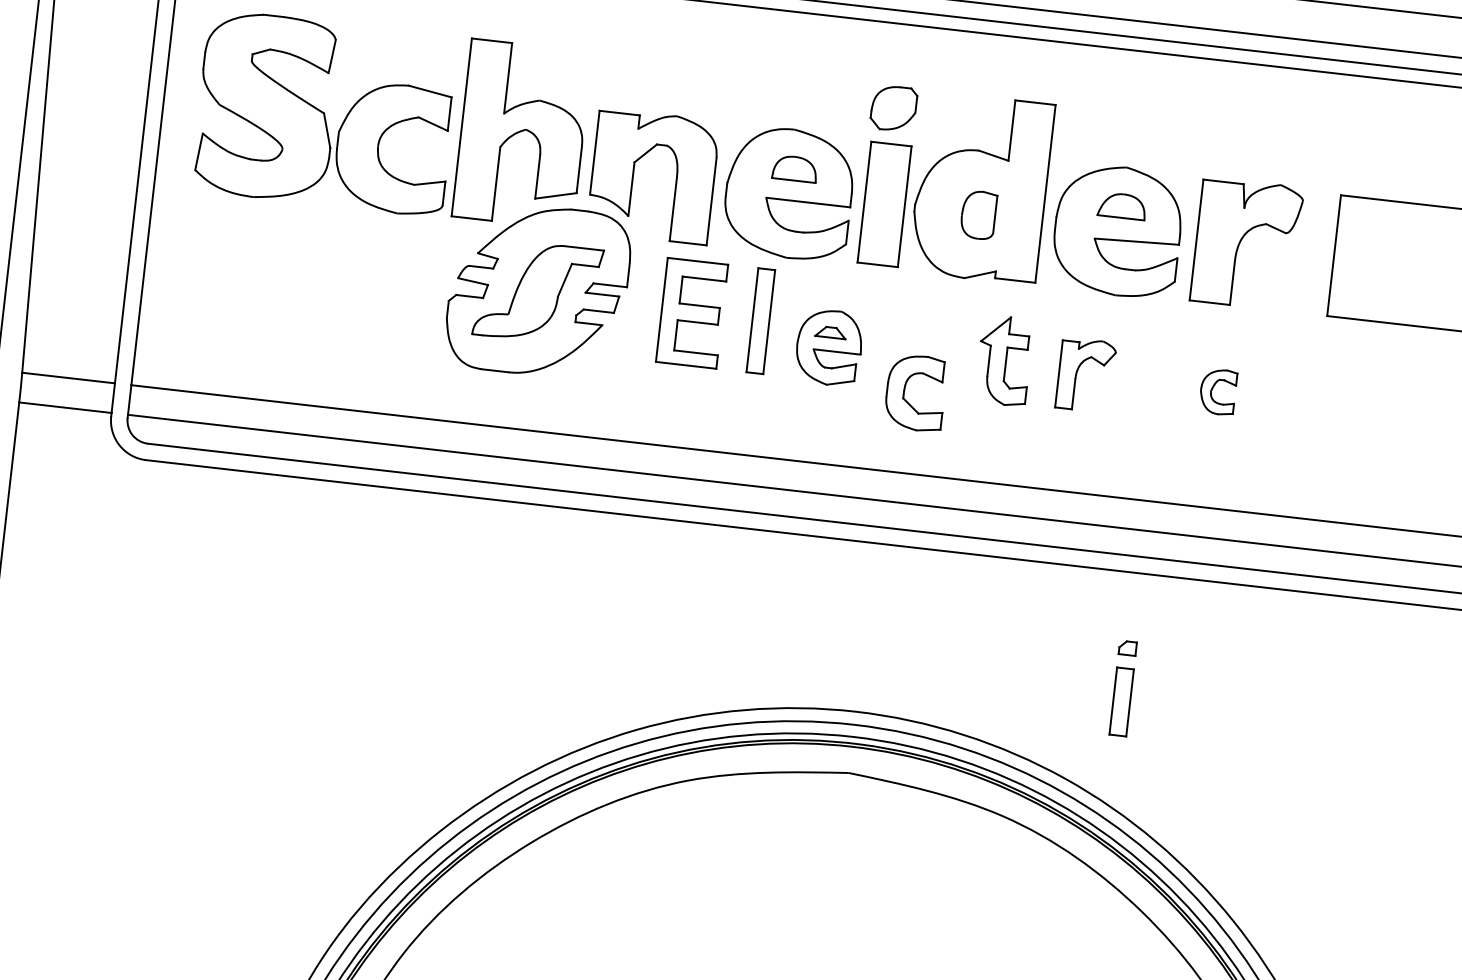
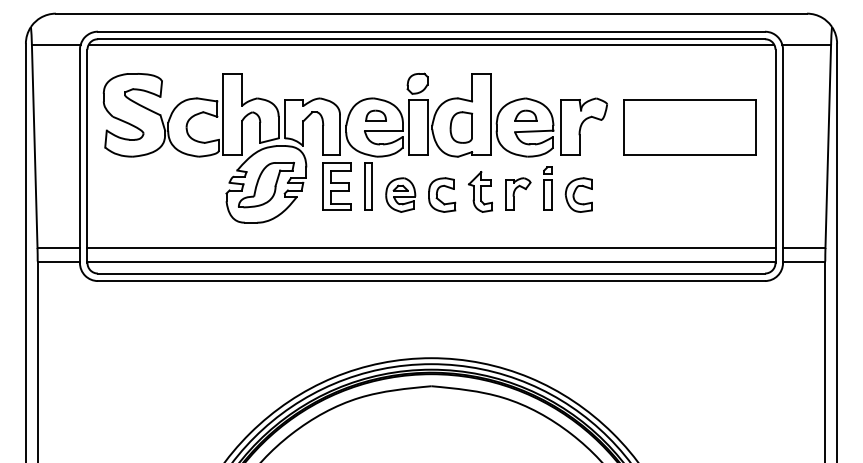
part: (978, 215) -> (461, 127), size x1.43
part: (1217, 390) -> (578, 194), size x1.67
part: (916, 391) -> (442, 194), moved
part: (1122, 687) -> (547, 188), moved

